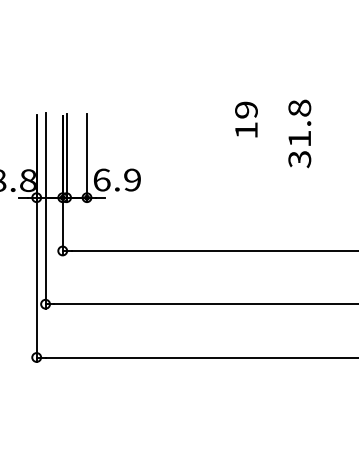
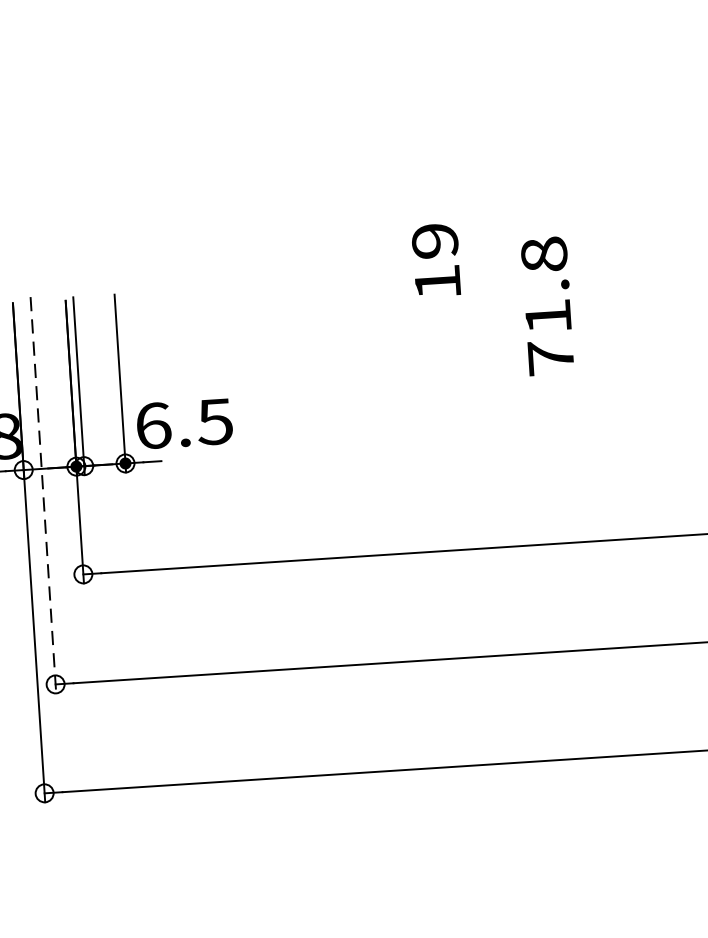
text: (246, 119) -> (436, 260), moved
text: (299, 159) -> (550, 358), 31.8 -> 71.8
text: (131, 179) -> (213, 420), 6.9 -> 6.5
line: (45, 210) -> (43, 494), solid -> dashed

